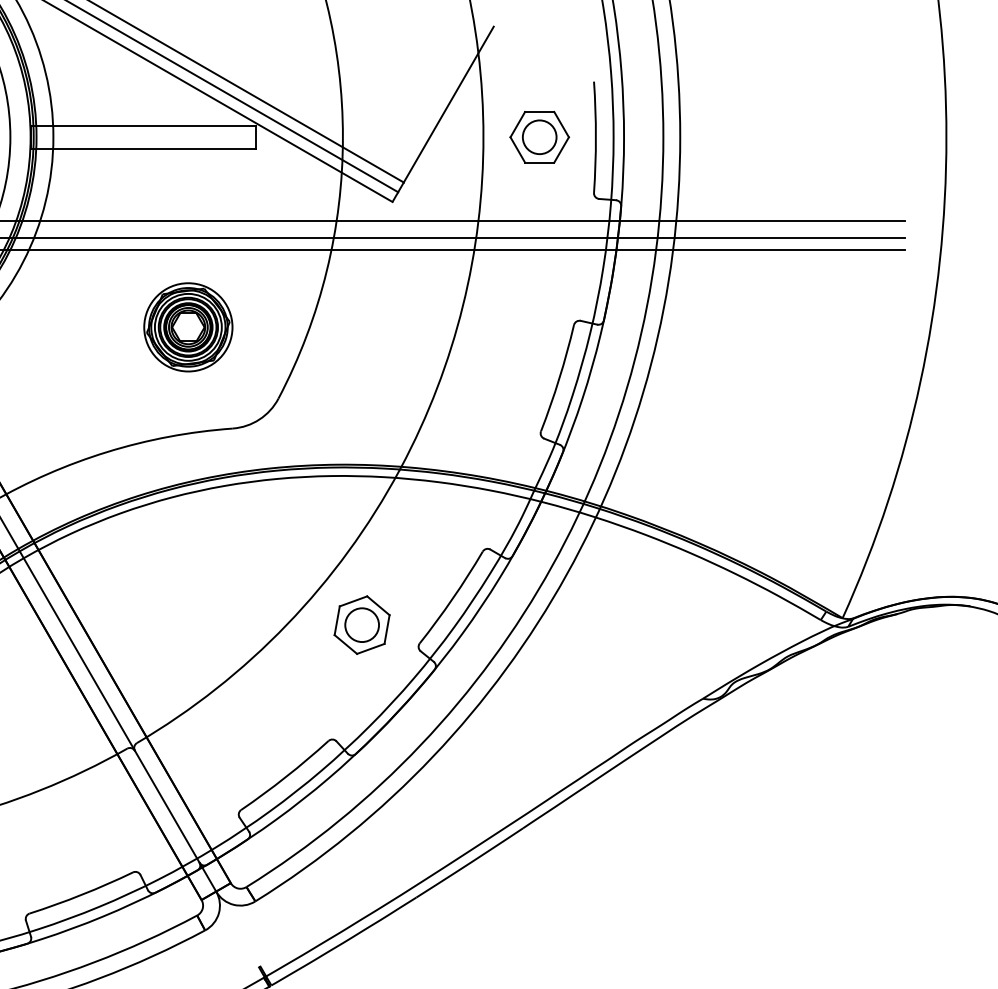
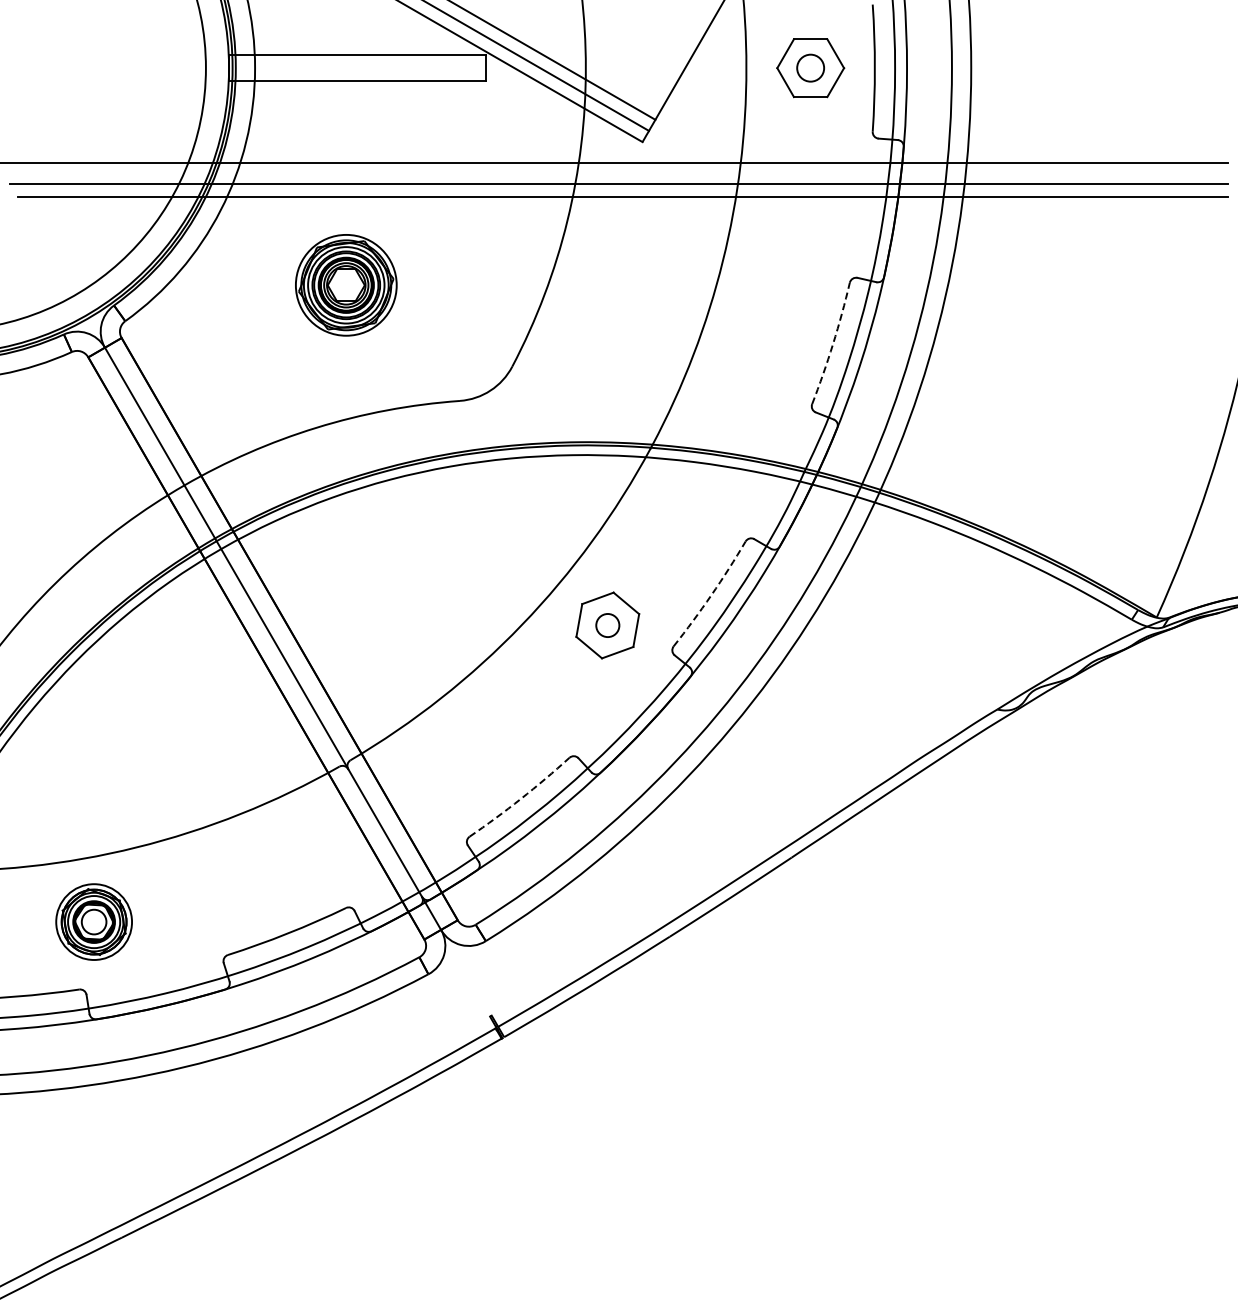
circle: (539, 136) -> (810, 67), size x0.7
part: (188, 327) -> (346, 285), moved
arc: (559, 379) -> (833, 344), solid -> dashed
arc: (452, 598) -> (711, 595), solid -> dashed
circle: (361, 625) -> (607, 625), size x0.6
arc: (285, 776) -> (520, 798), solid -> dashed

